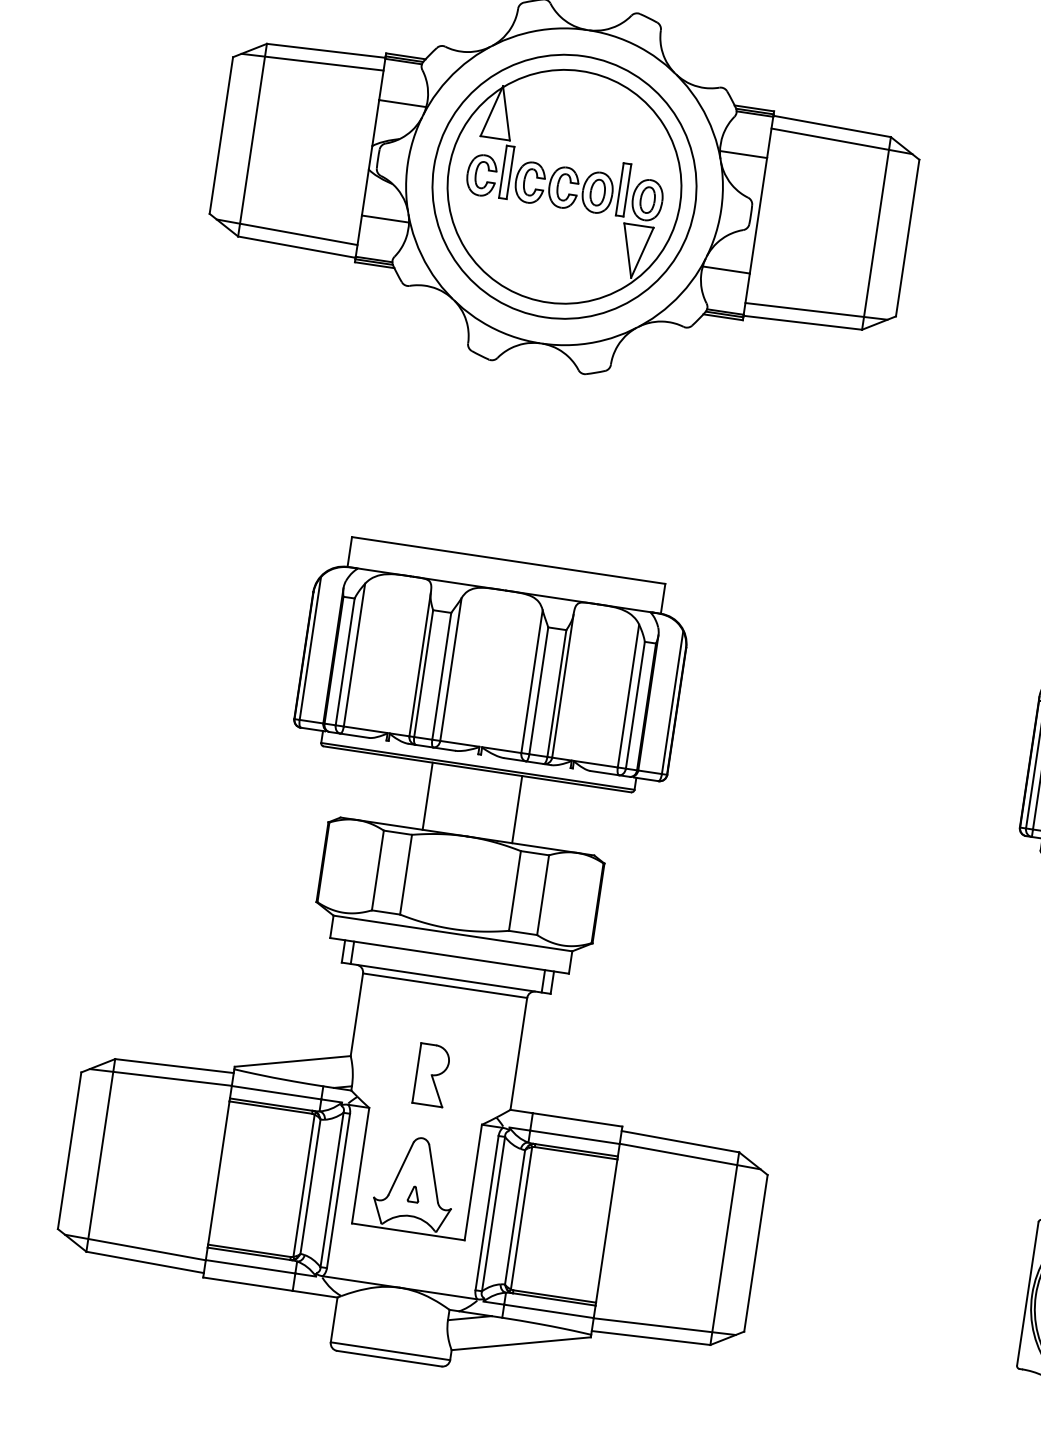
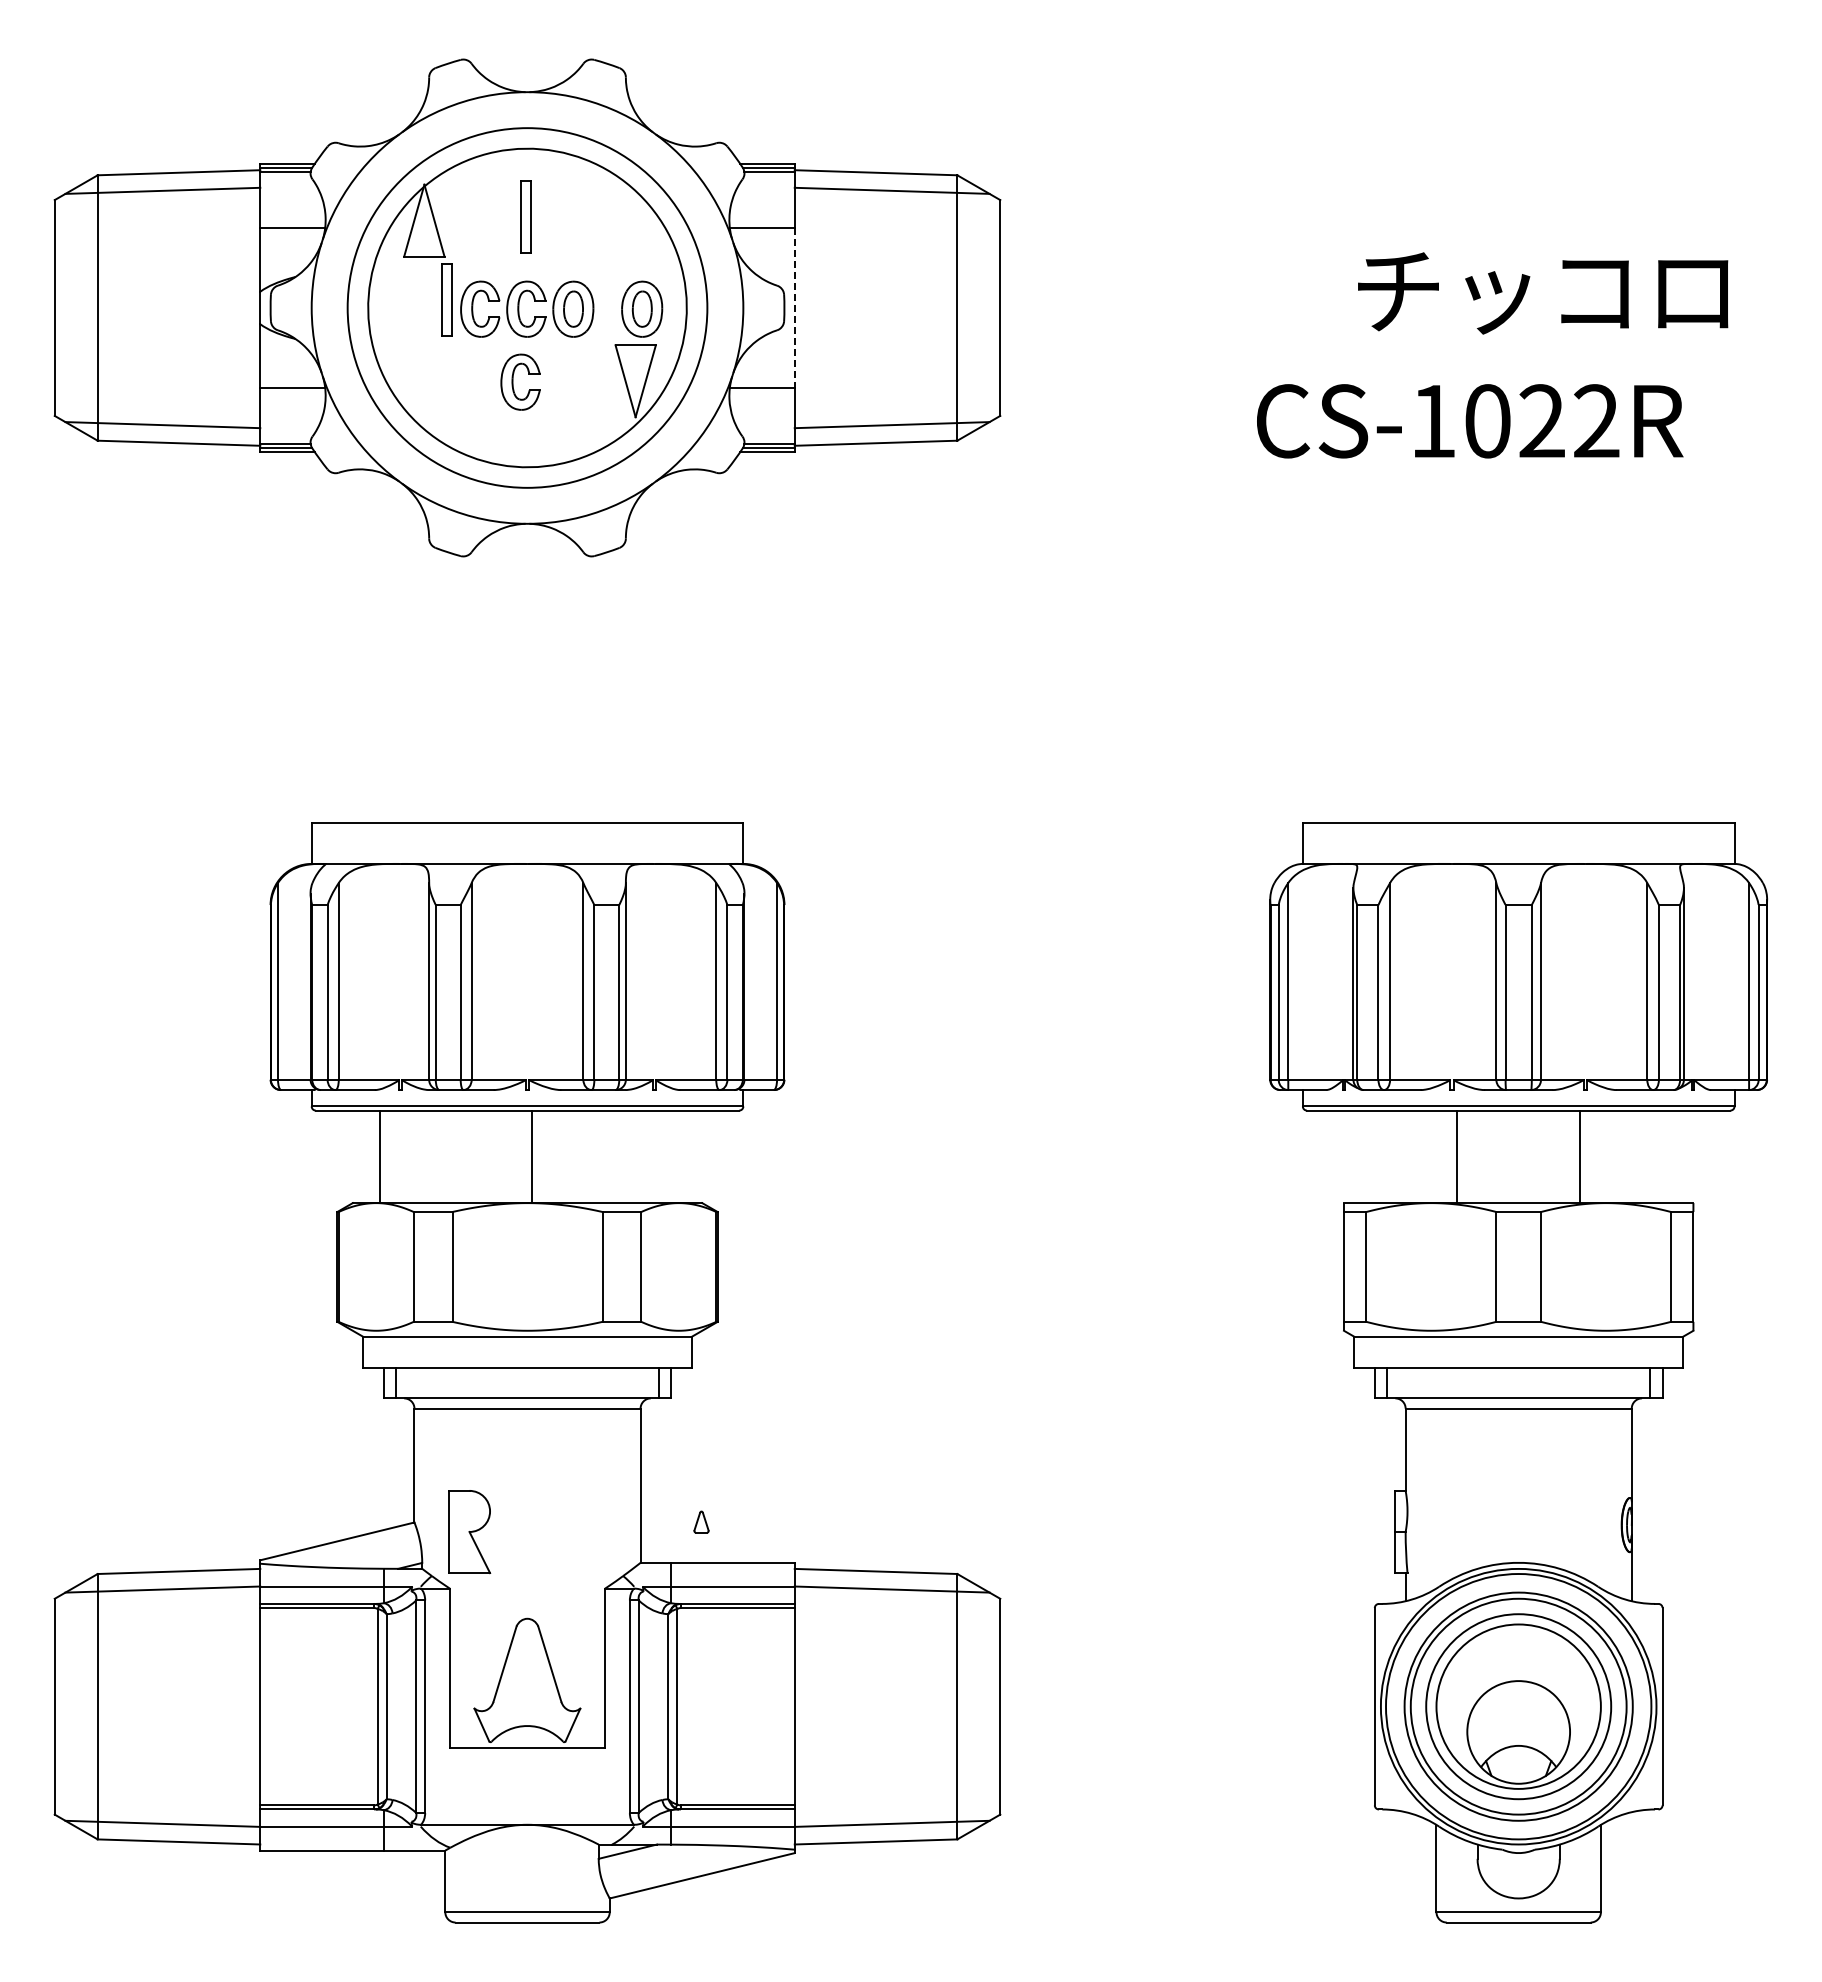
part: (476, 174) -> (513, 381), moved
part: (623, 189) -> (525, 216), moved
line: (758, 215) -> (794, 307), solid -> dashed
line: (427, 795) -> (379, 1156), moved
line: (517, 809) -> (532, 1156), moved
part: (431, 1075) -> (469, 1532), moved
part: (413, 1193) -> (701, 1521), moved

